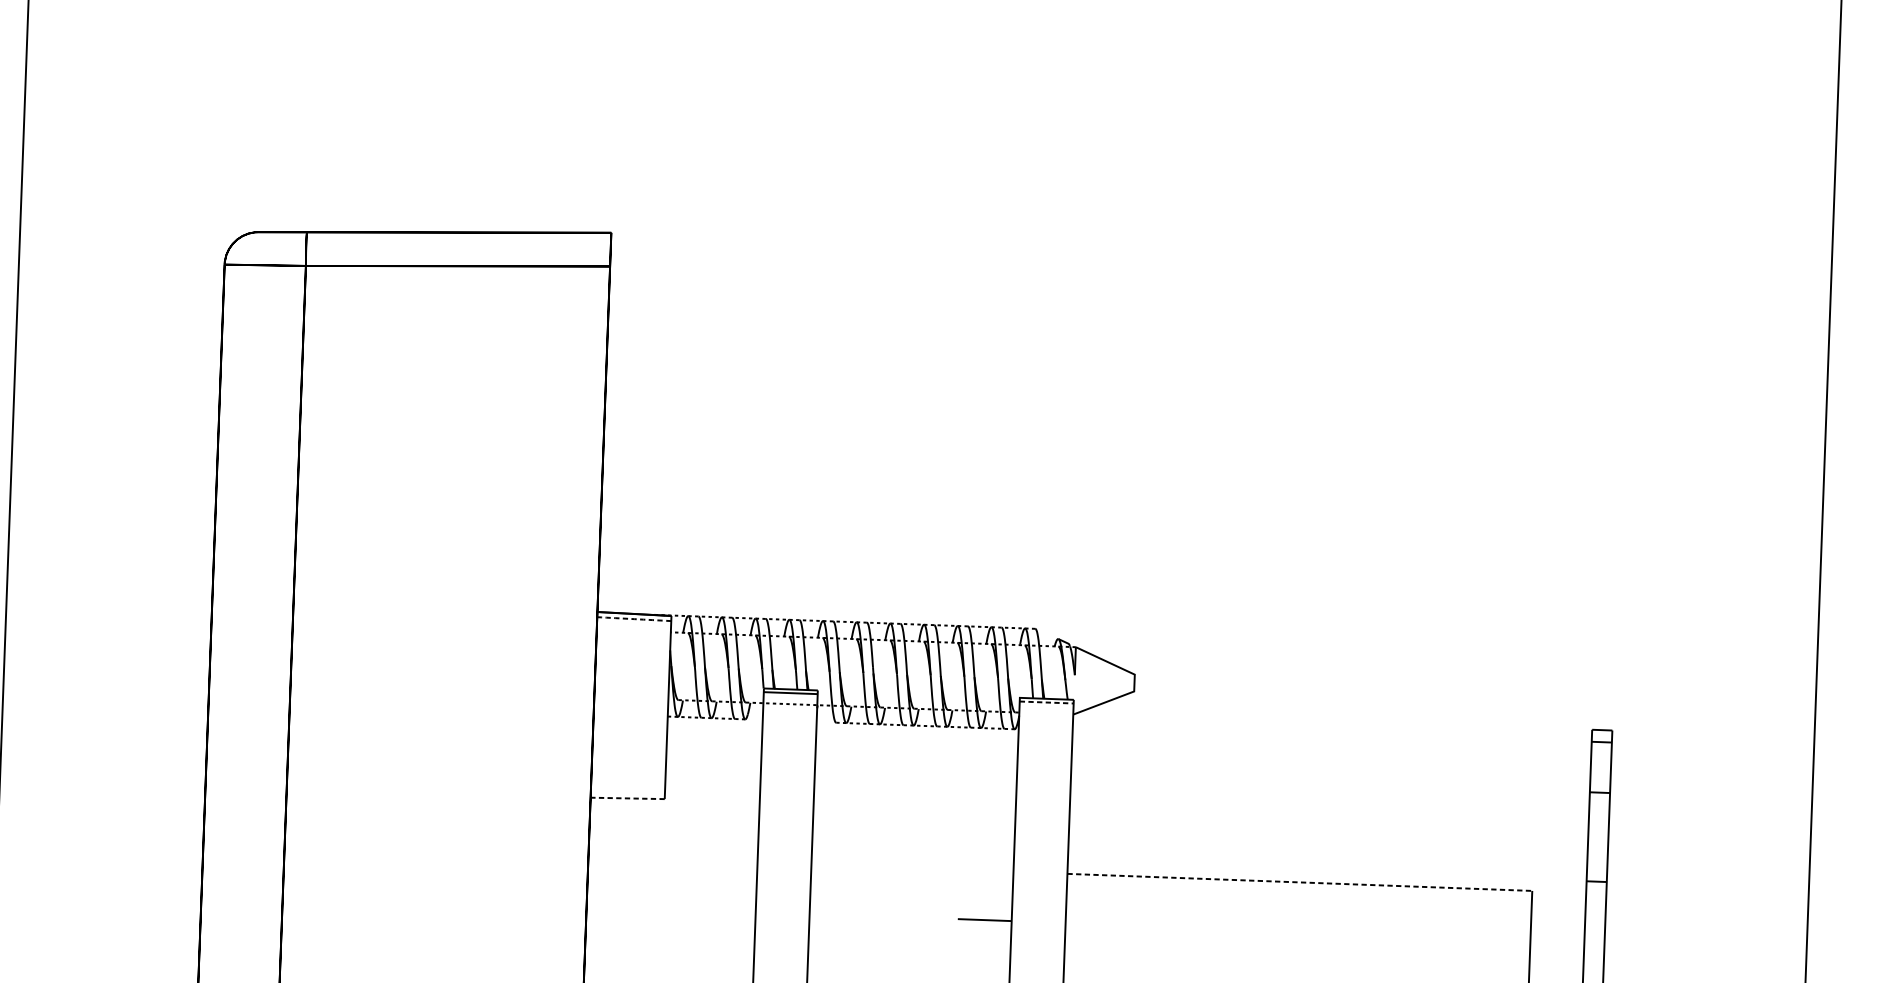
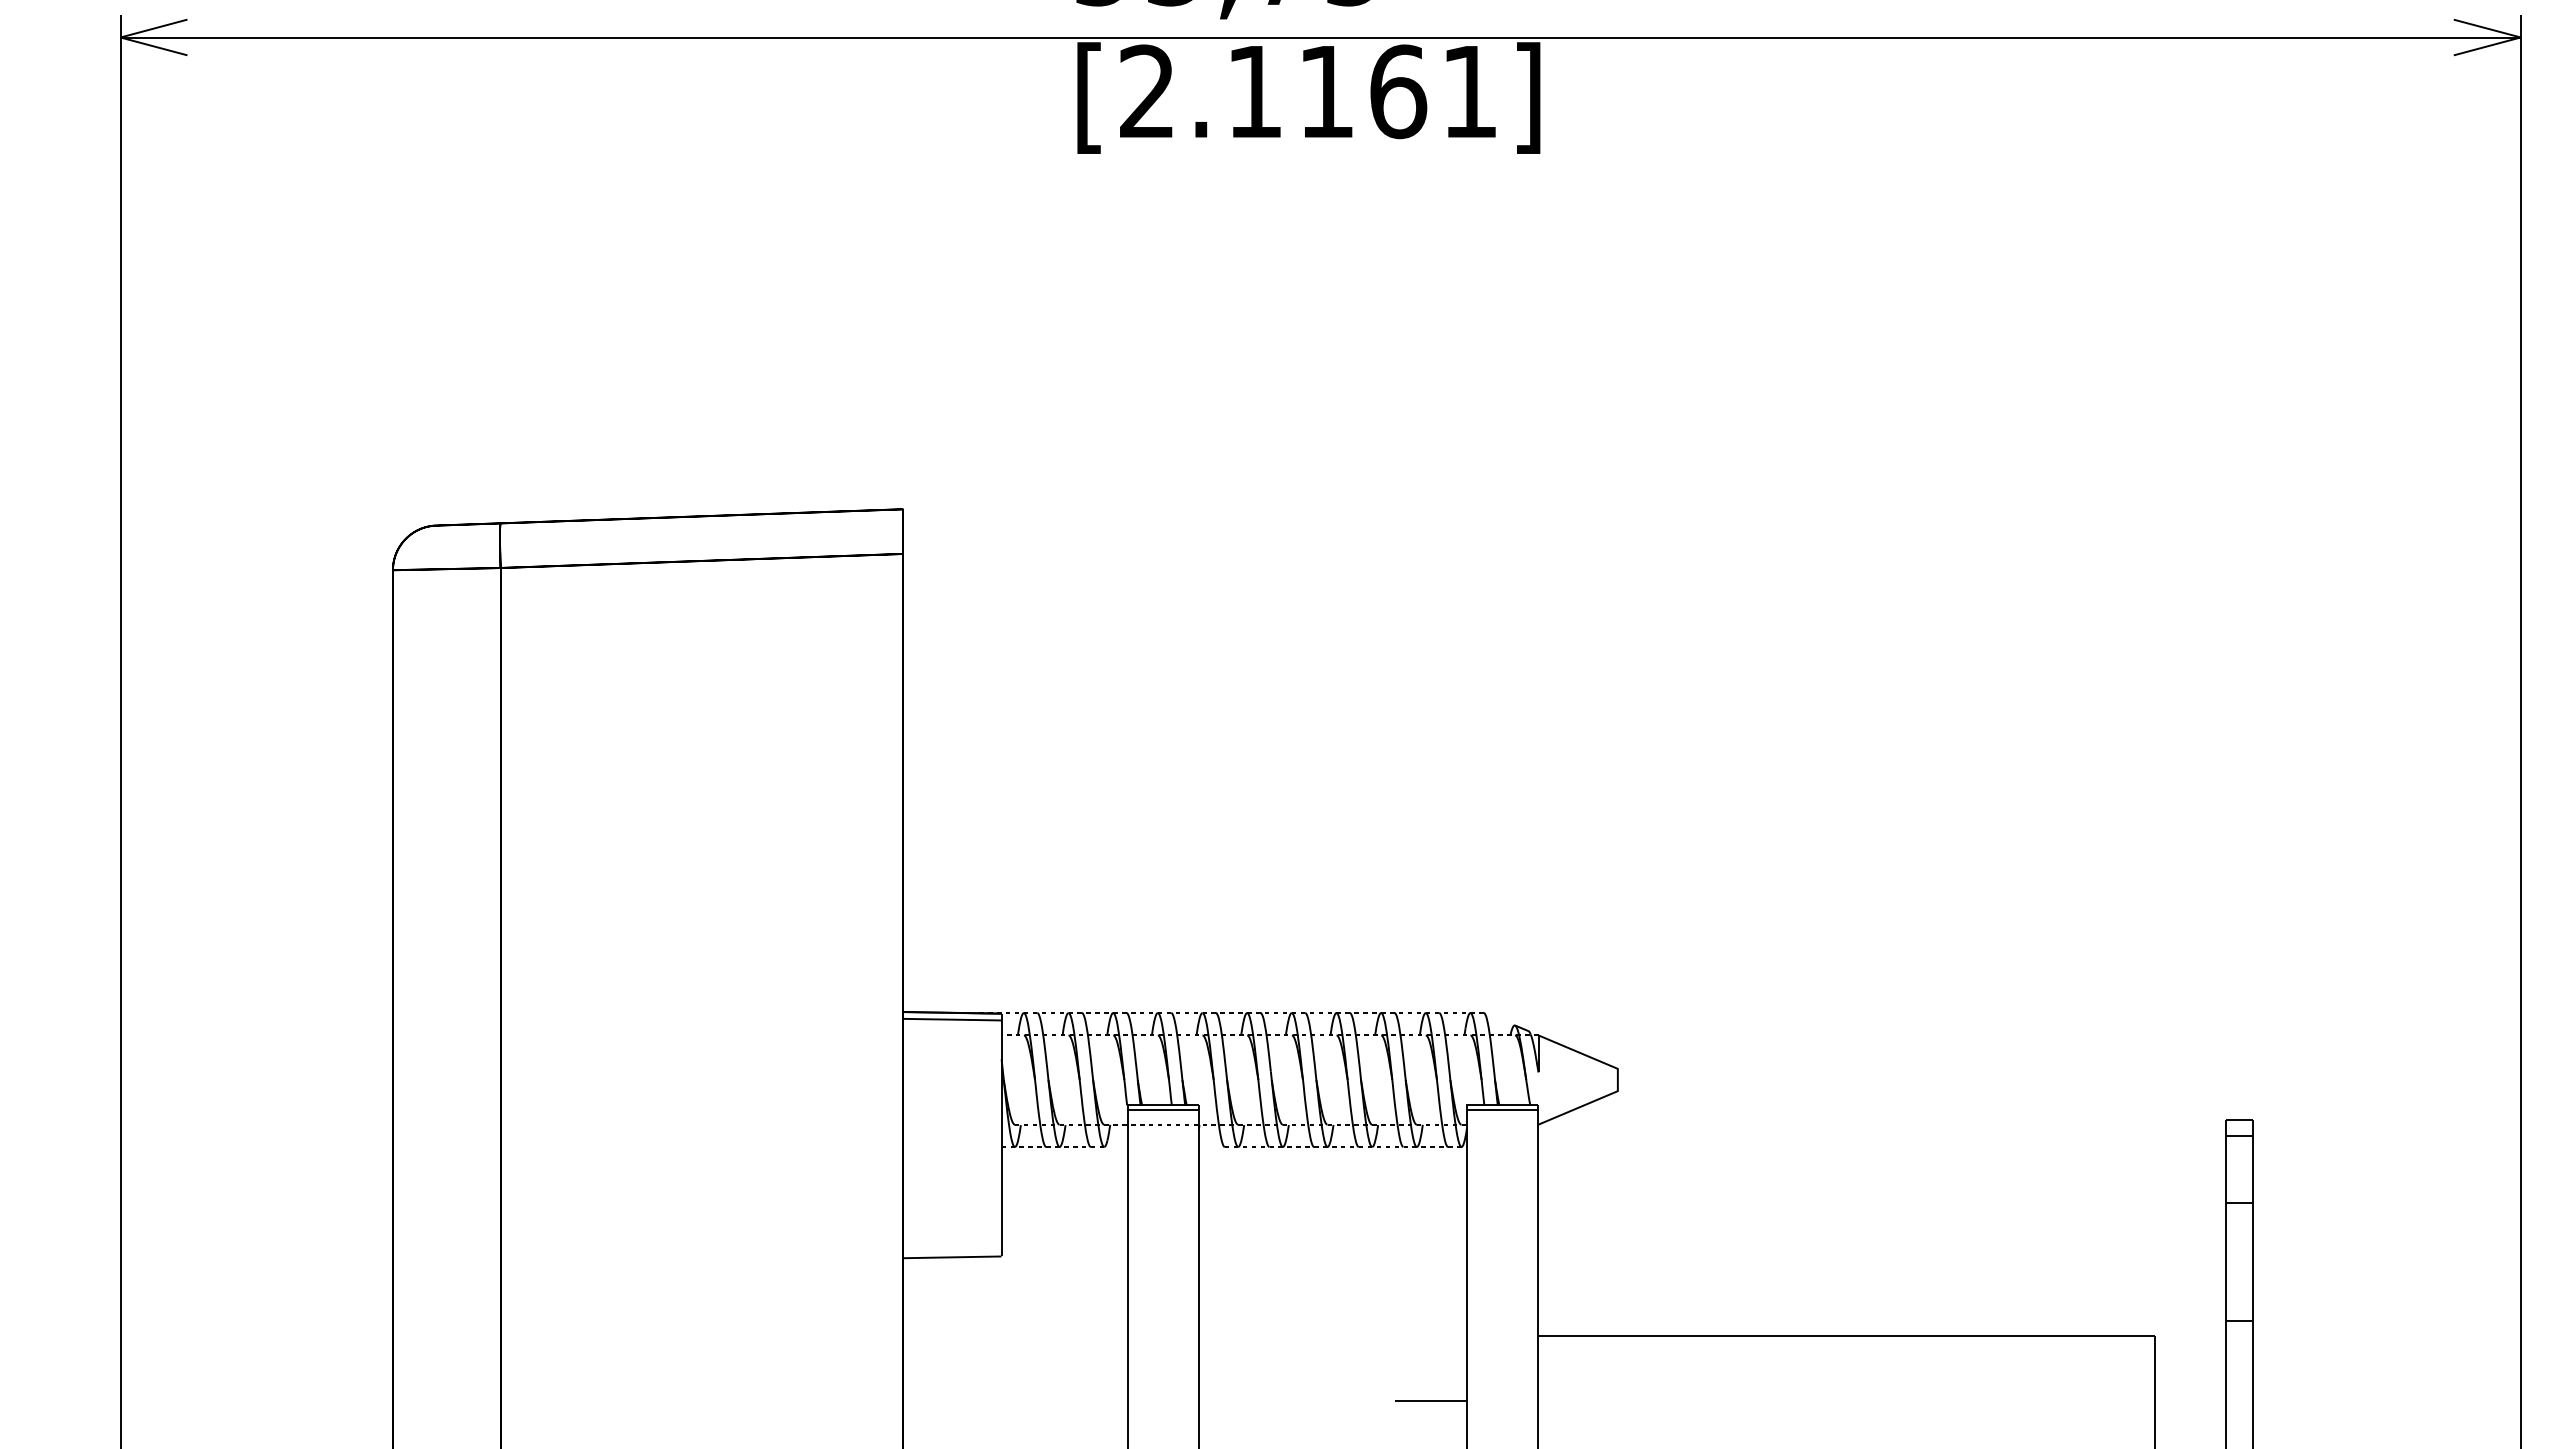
arc: (634, 619) -> (952, 1019), dashed -> solid
line: (1046, 702) -> (1502, 1110), dashed -> solid
line: (626, 798) -> (951, 1257), dashed -> solid
line: (1299, 882) -> (1846, 1335), dashed -> solid

